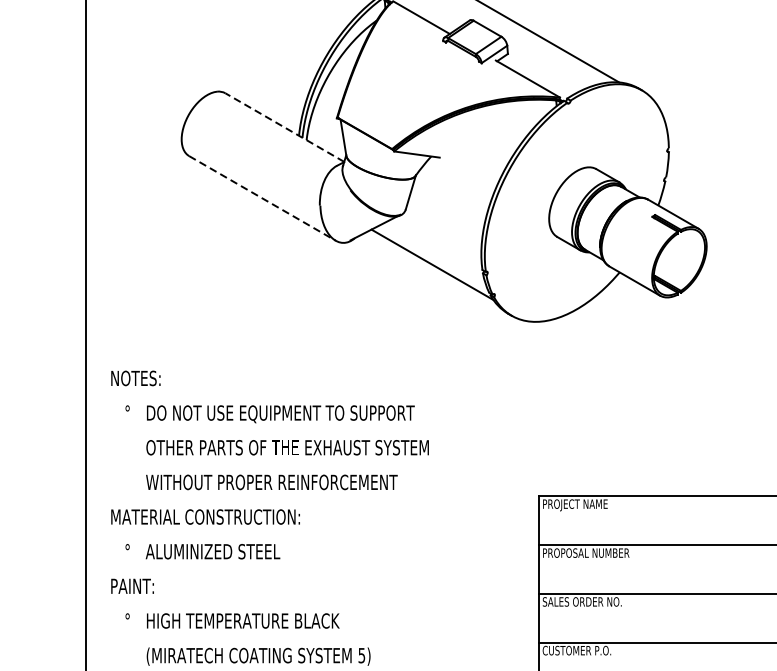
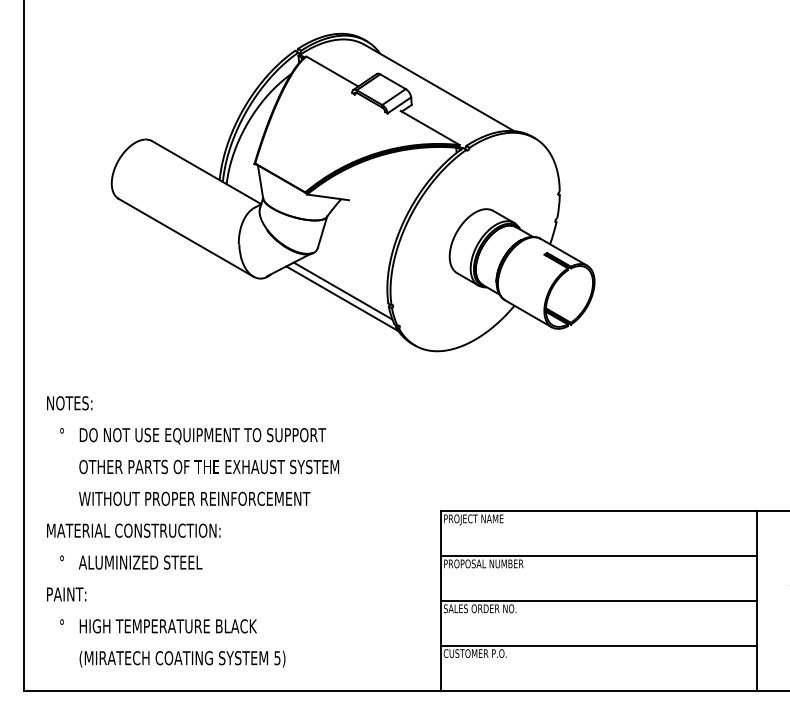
line: (284, 127) -> (206, 172), dashed -> solid
line: (262, 198) -> (186, 237), dashed -> solid
line: (432, 255) -> (342, 290), added

